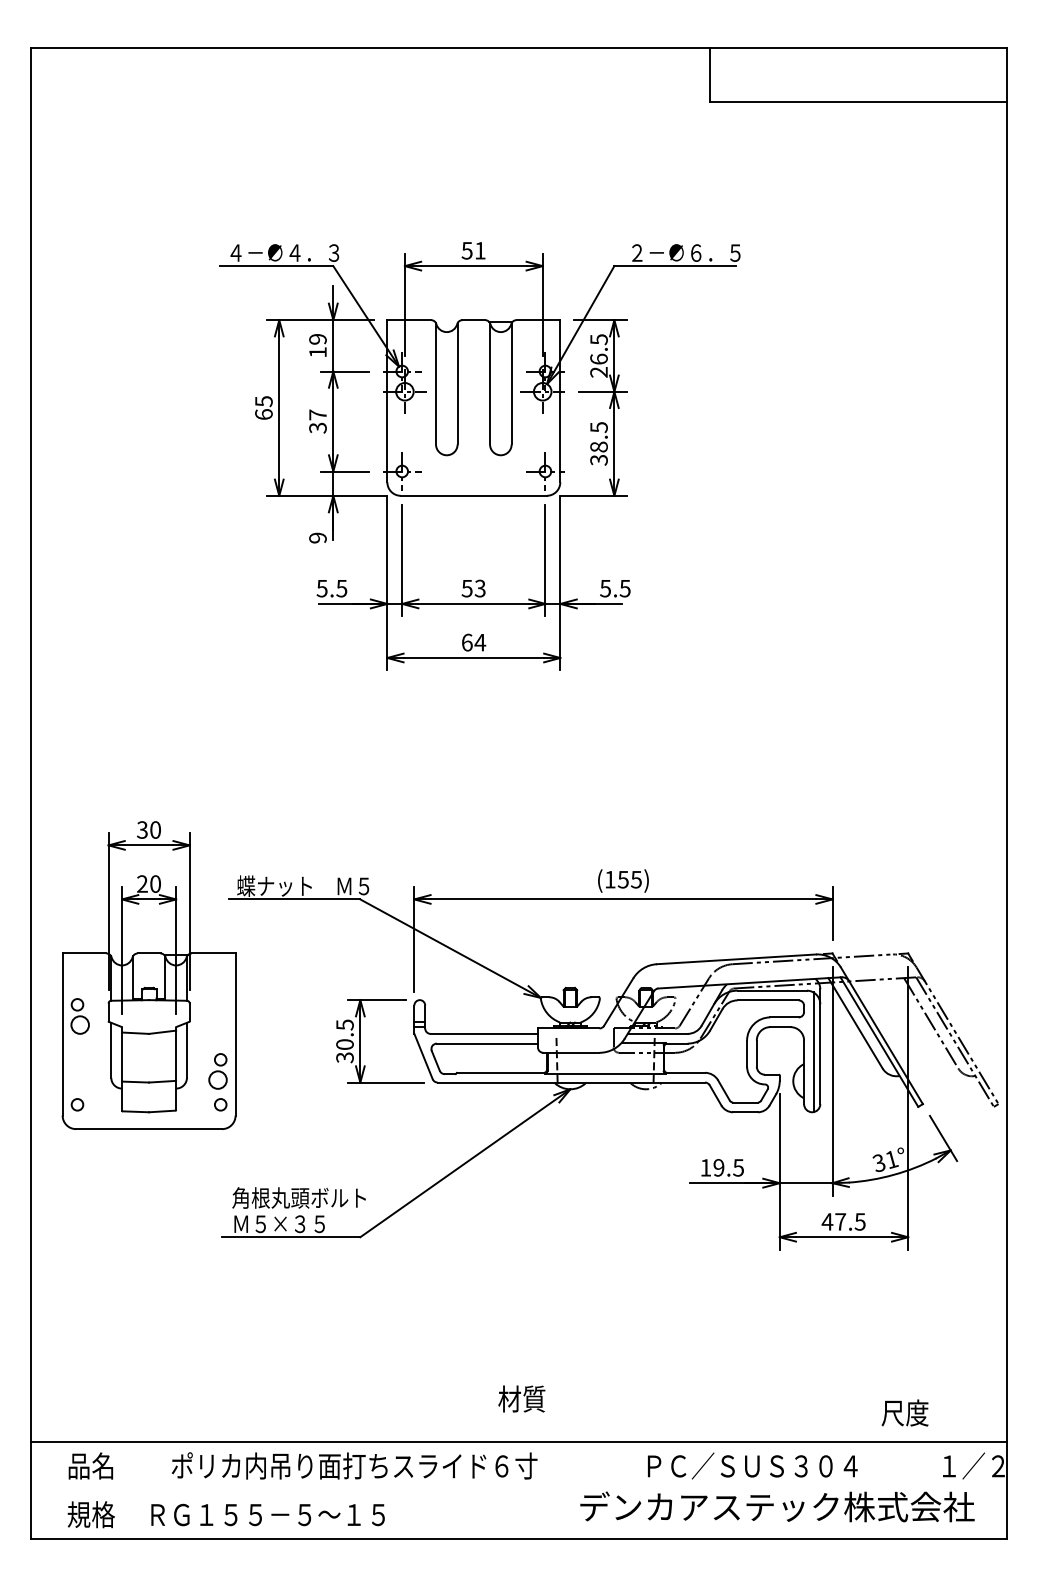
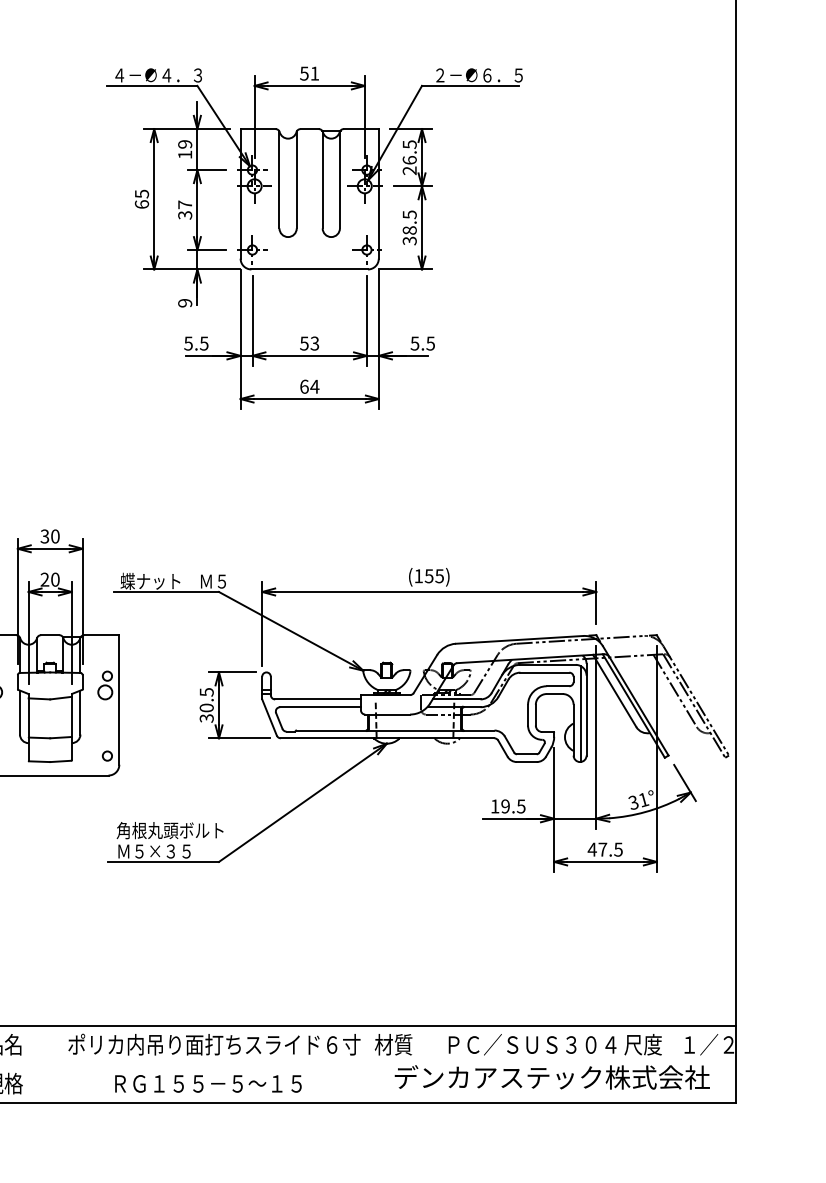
part: (217, 1071) -> (104, 685), moved
text: (521, 1398) -> (393, 1044), moved
text: (904, 1412) -> (642, 1044), moved
text: (267, 1514) -> (207, 1083), moved

